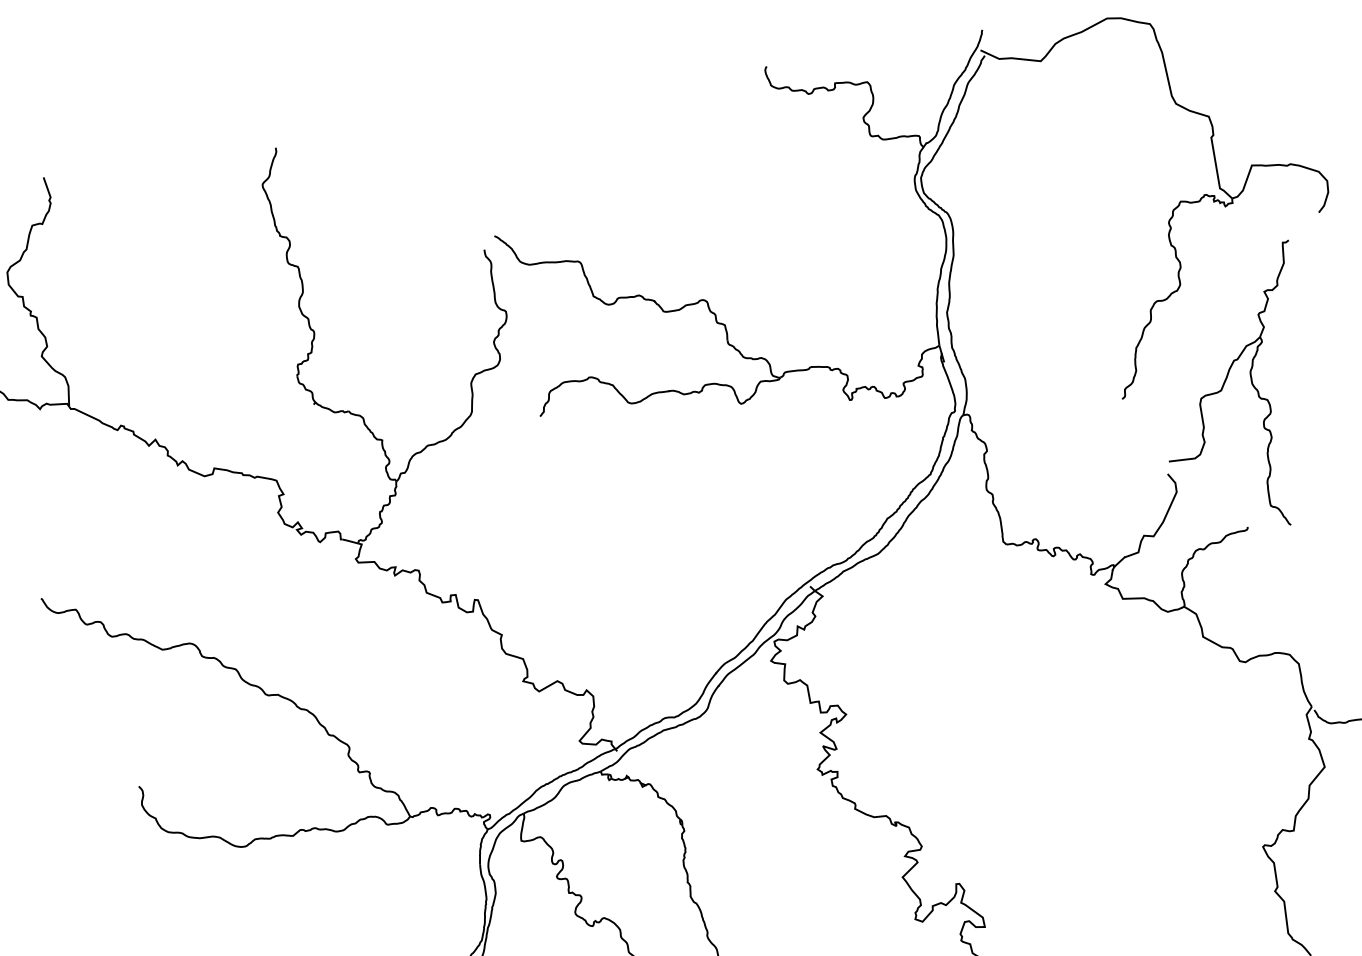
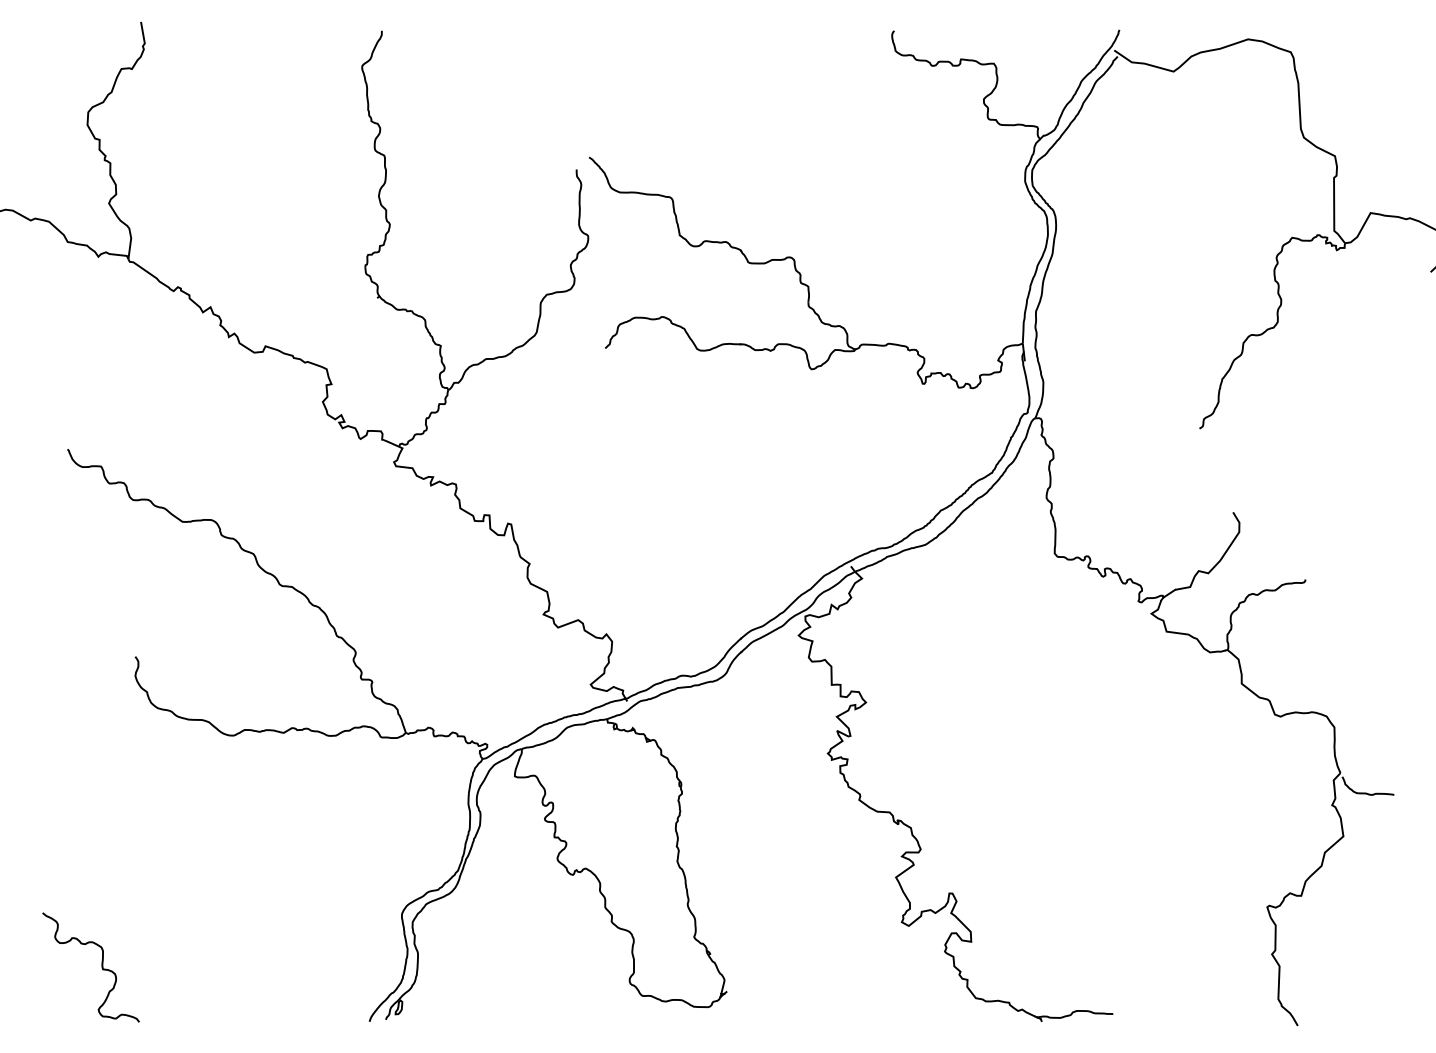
part: (1224, 386) -> (1305, 432), removed

